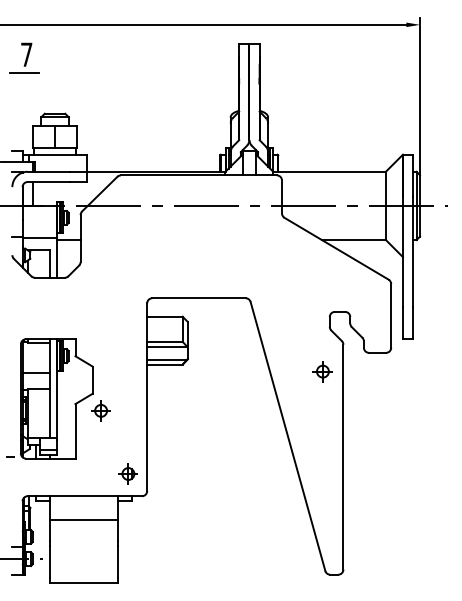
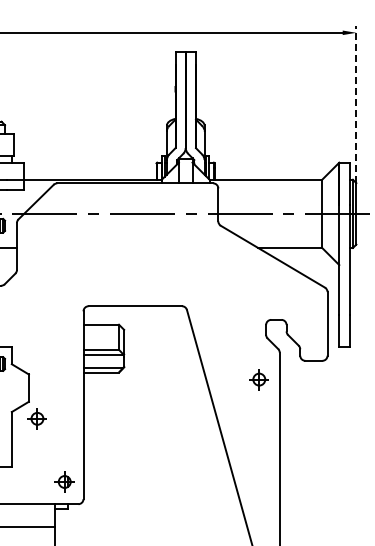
line: (420, 96) -> (356, 104), solid -> dashed

